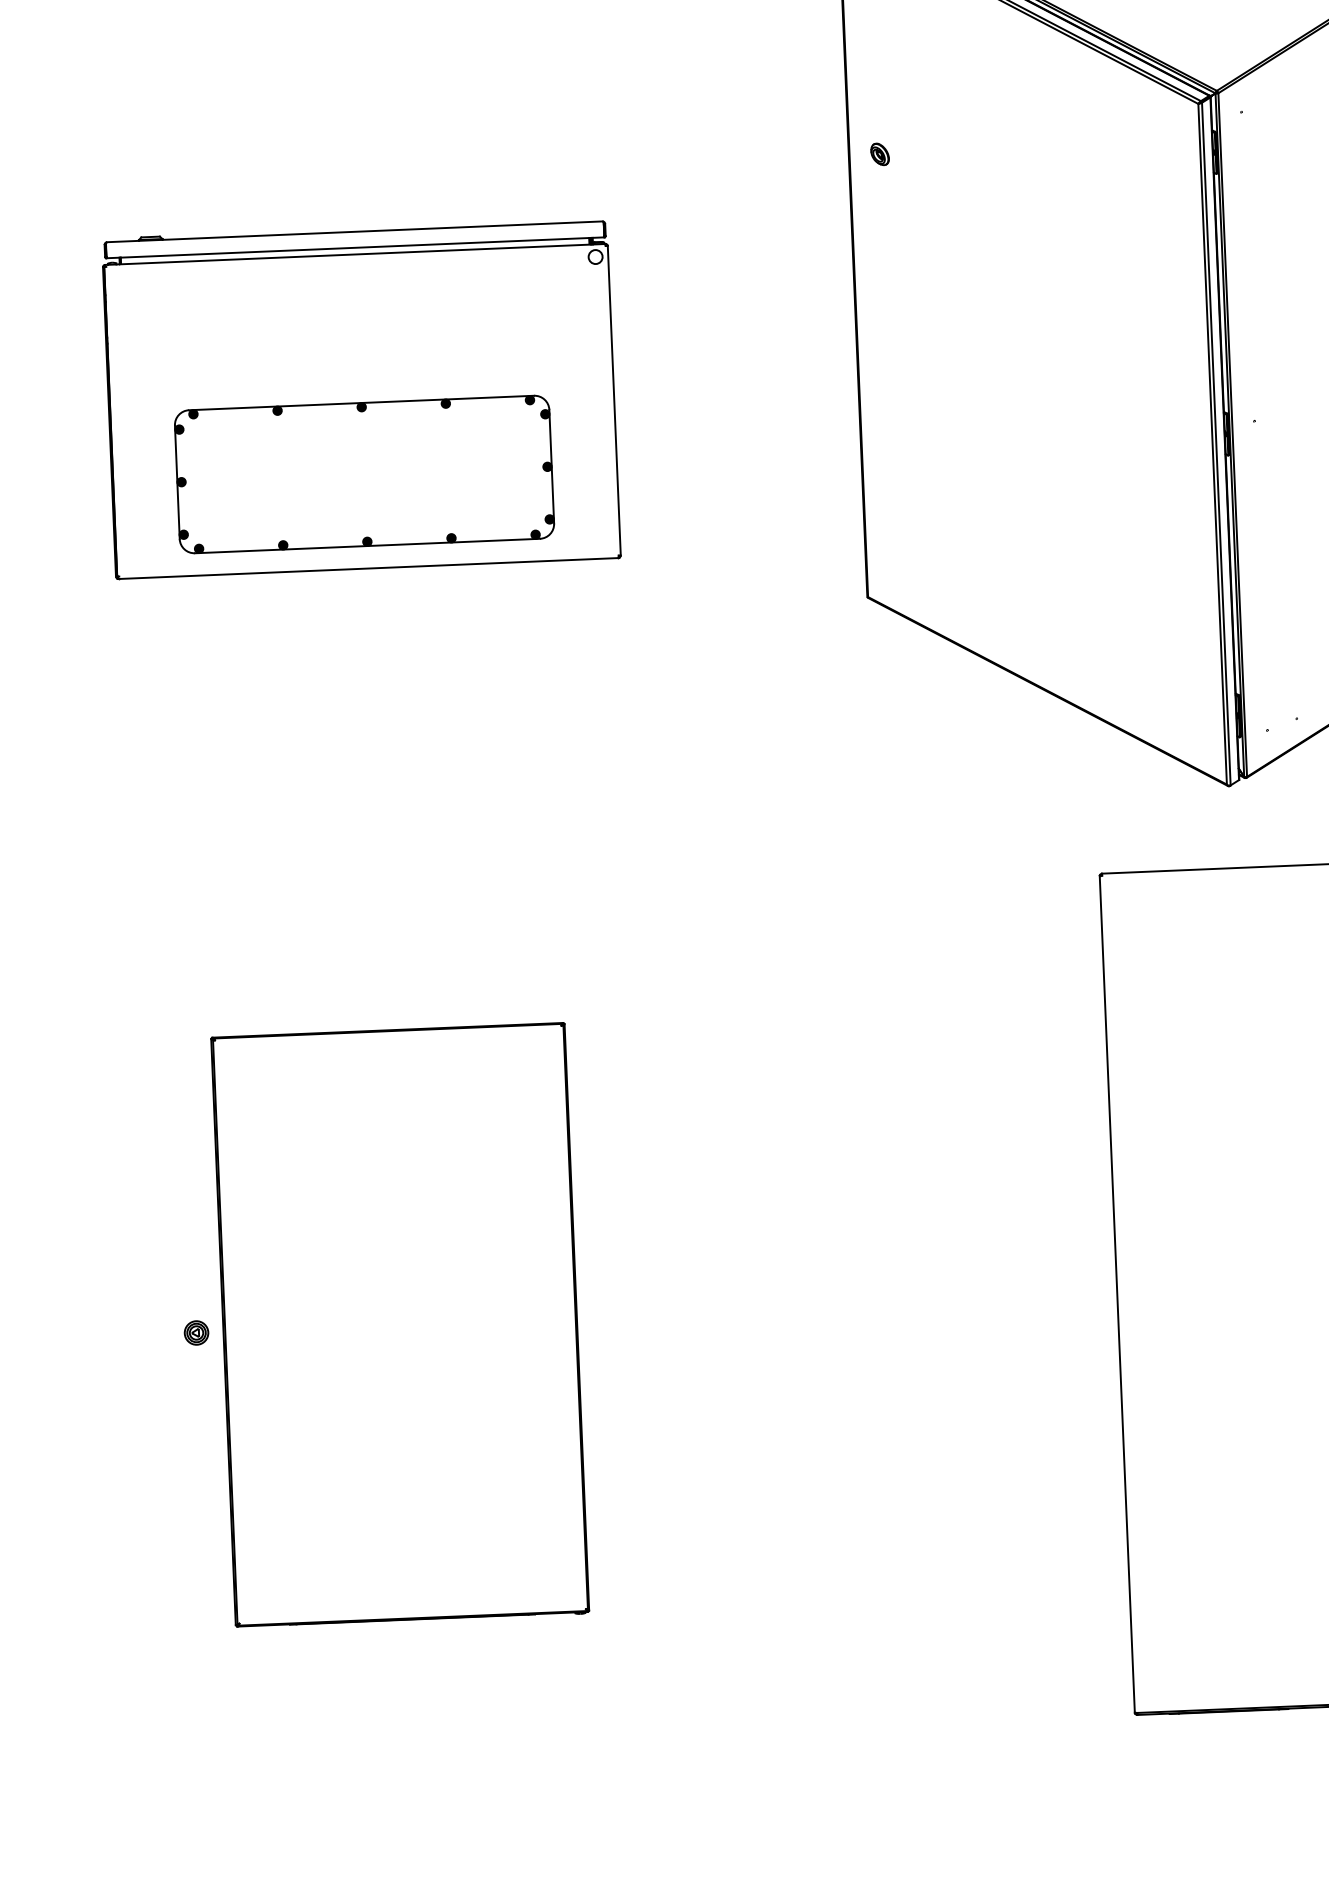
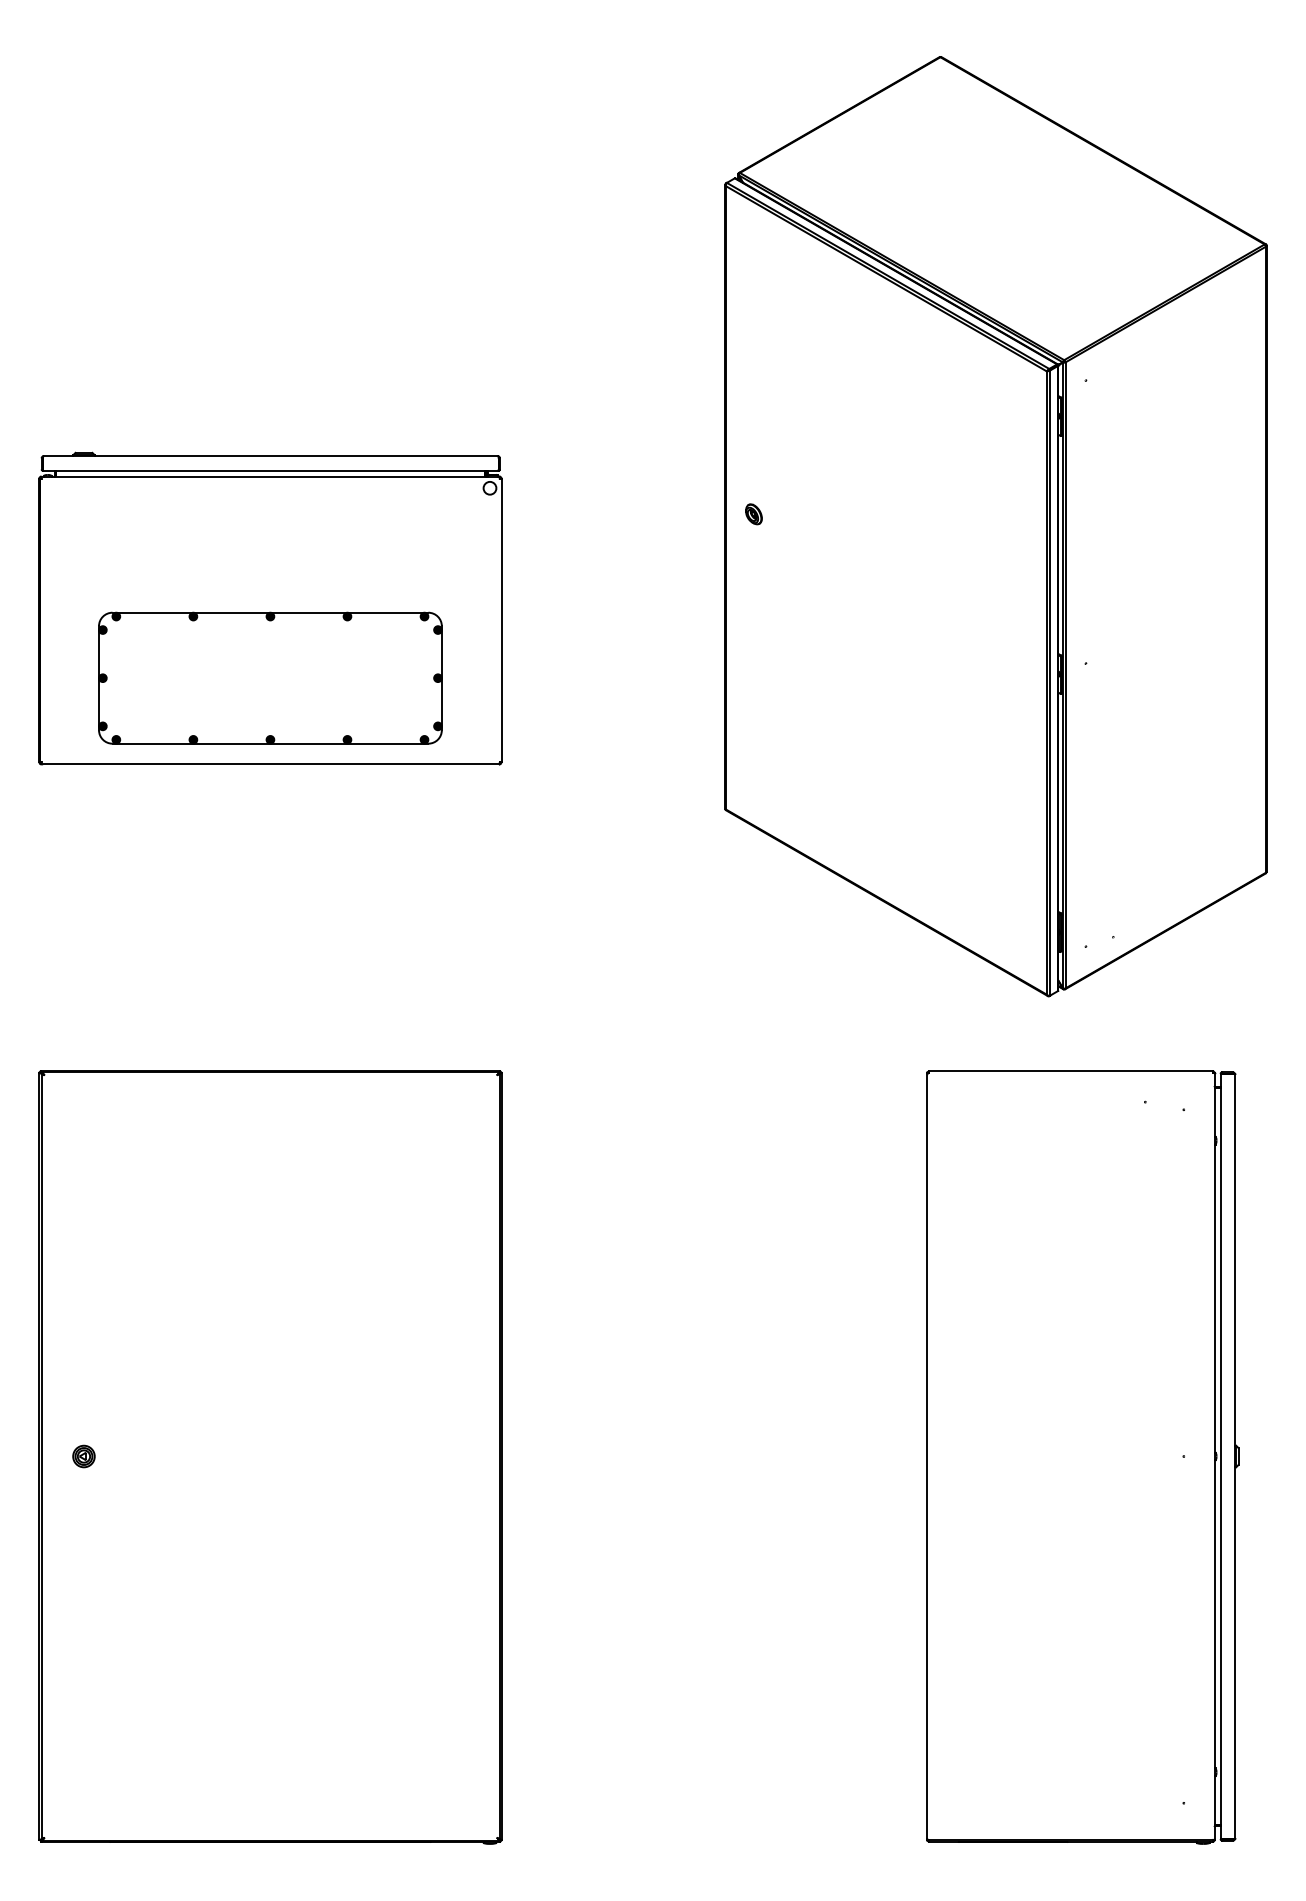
part: (879, 154) -> (753, 514), moved
part: (400, 1325) -> (270, 1457), size x1.43

